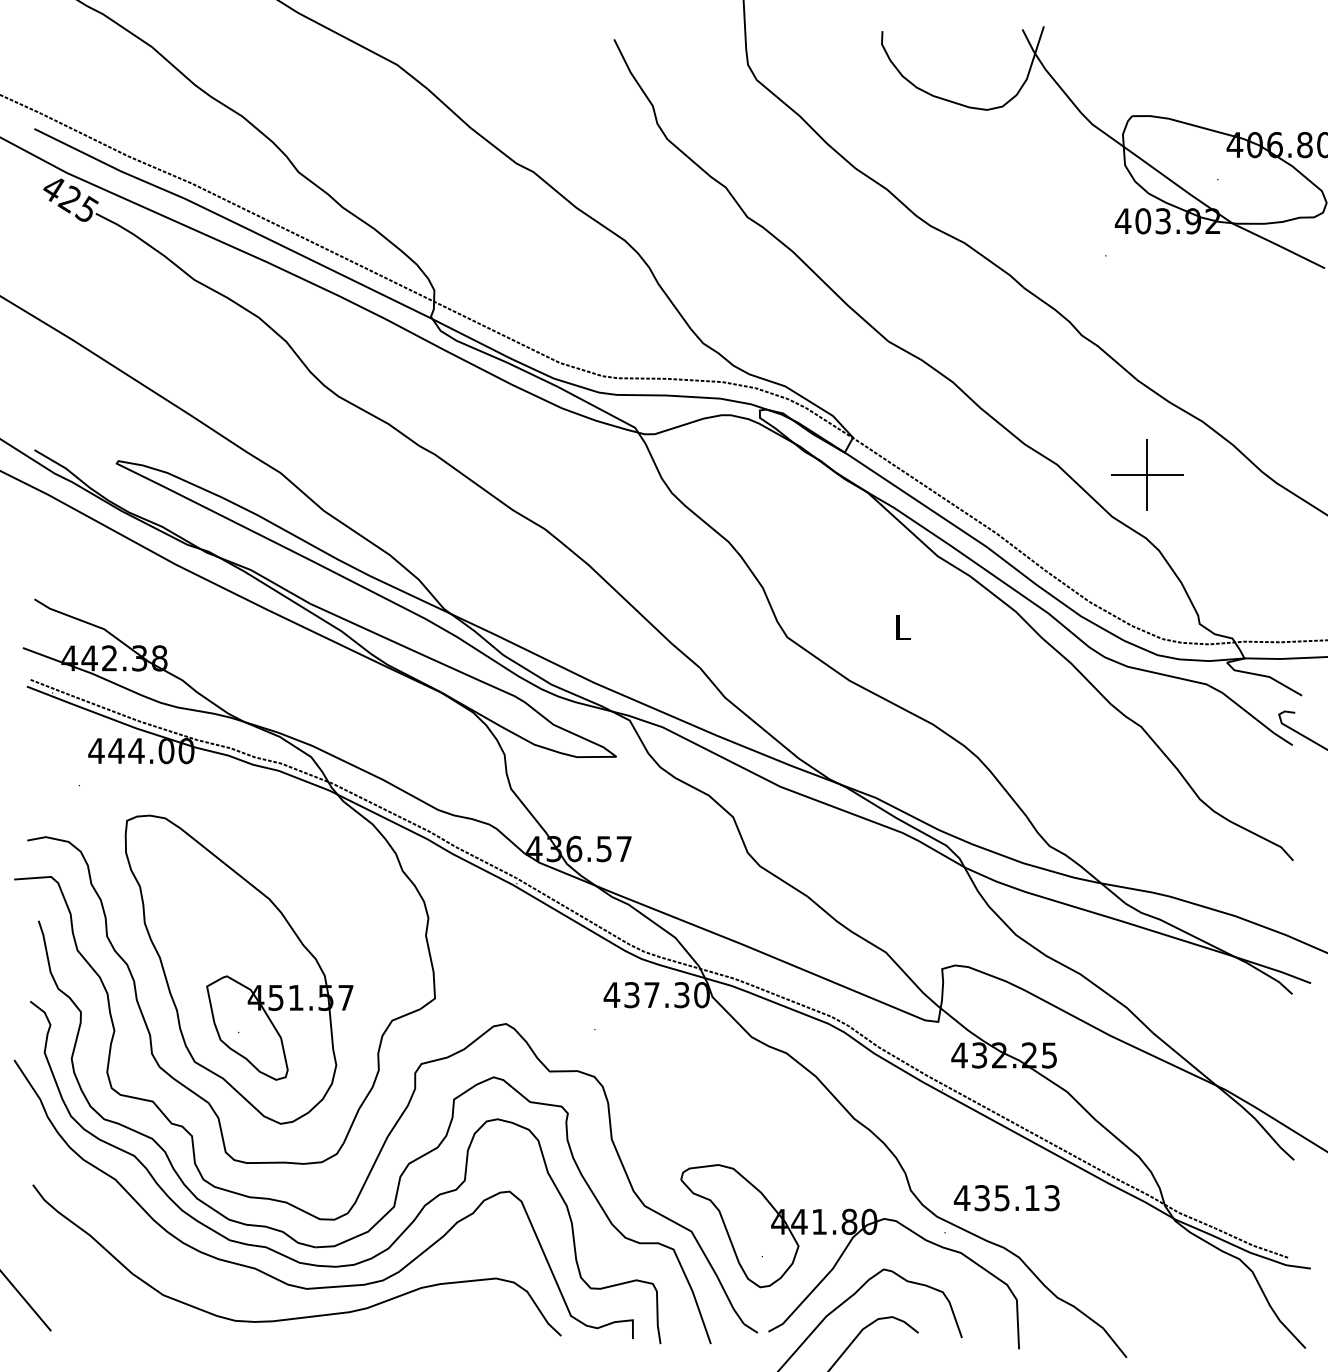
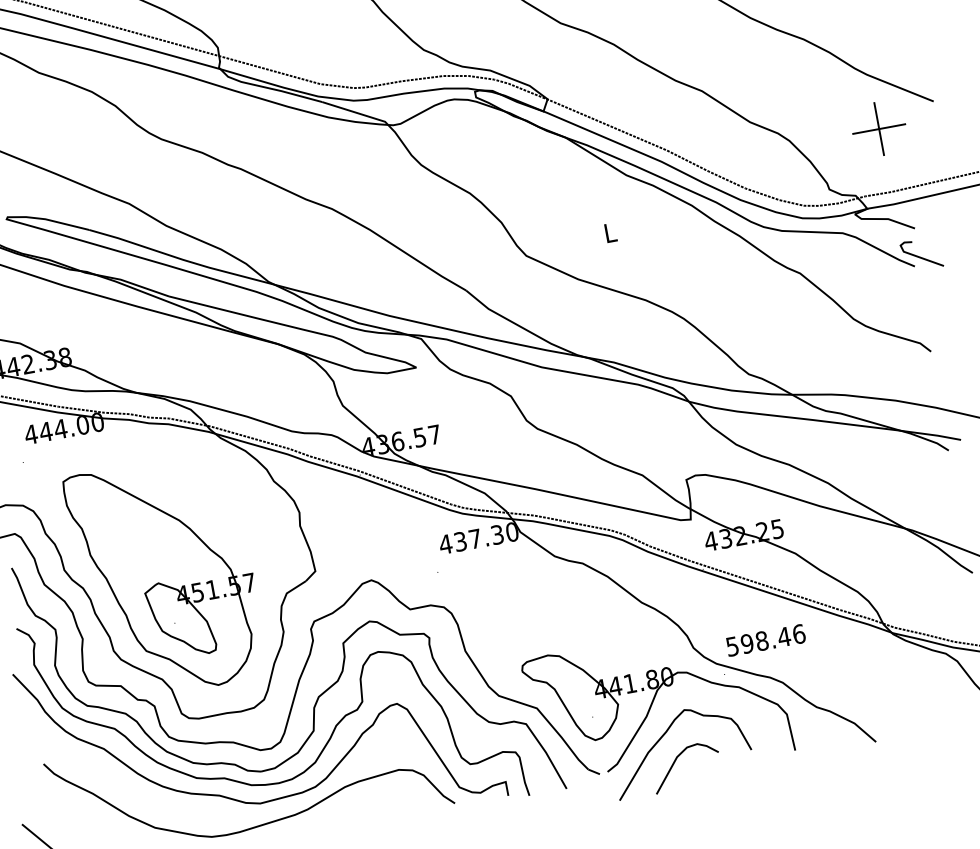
part: (1147, 474) -> (879, 128), moved
text: (1006, 1198) -> (765, 640), 435.13 -> 598.46

